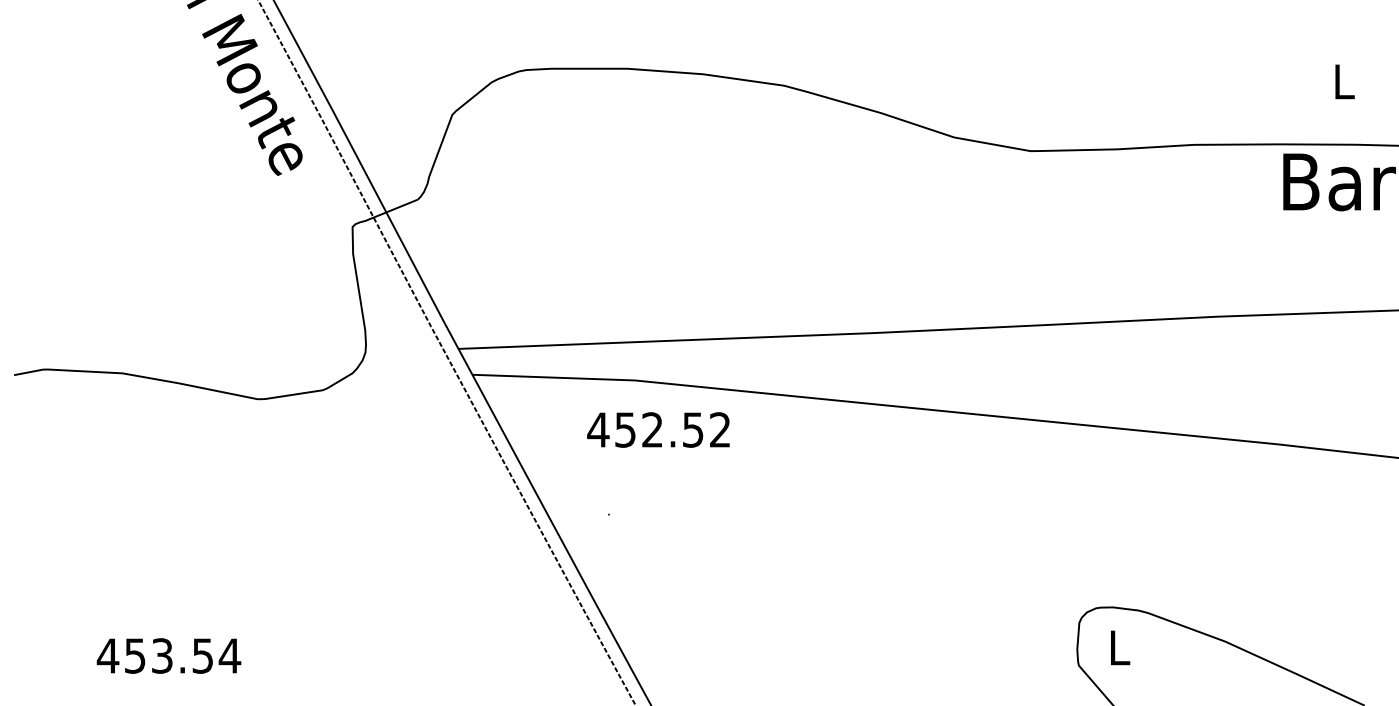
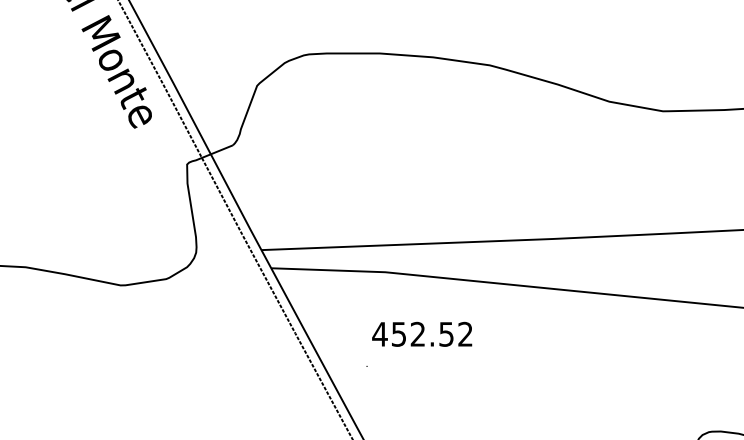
text: (658, 429) -> (422, 334), moved

